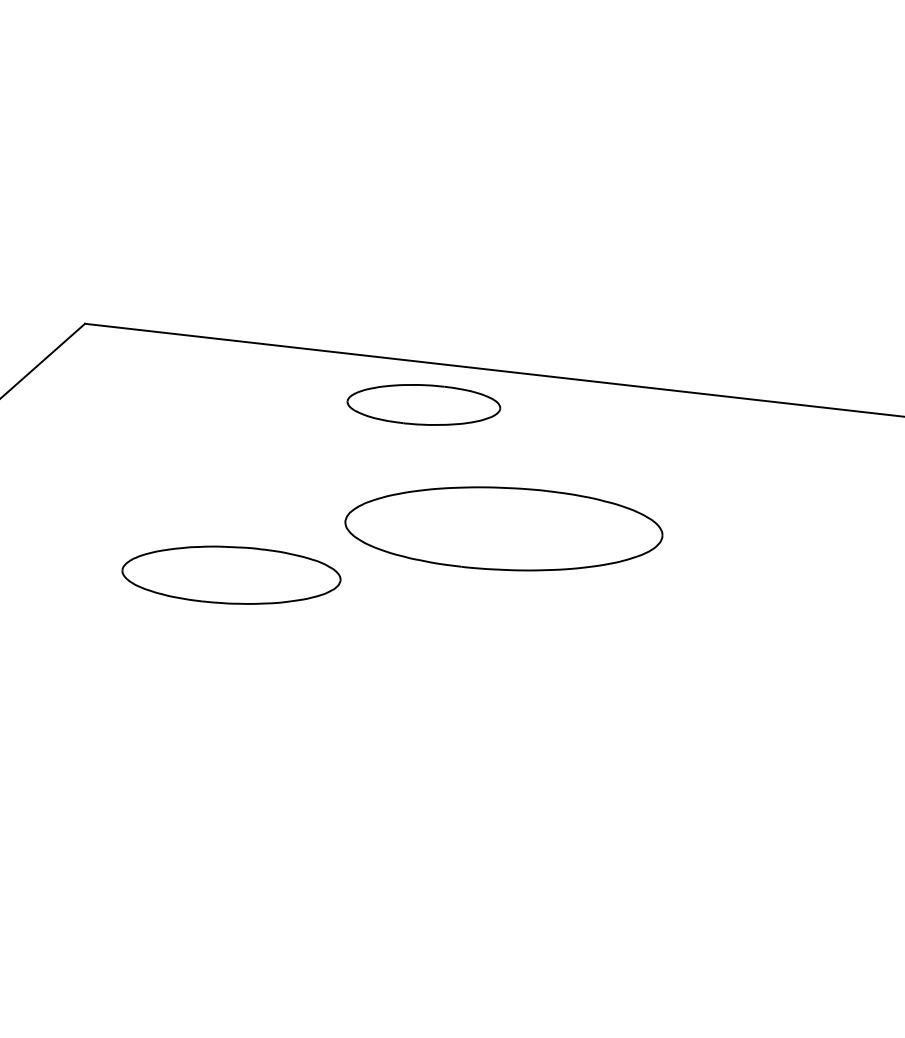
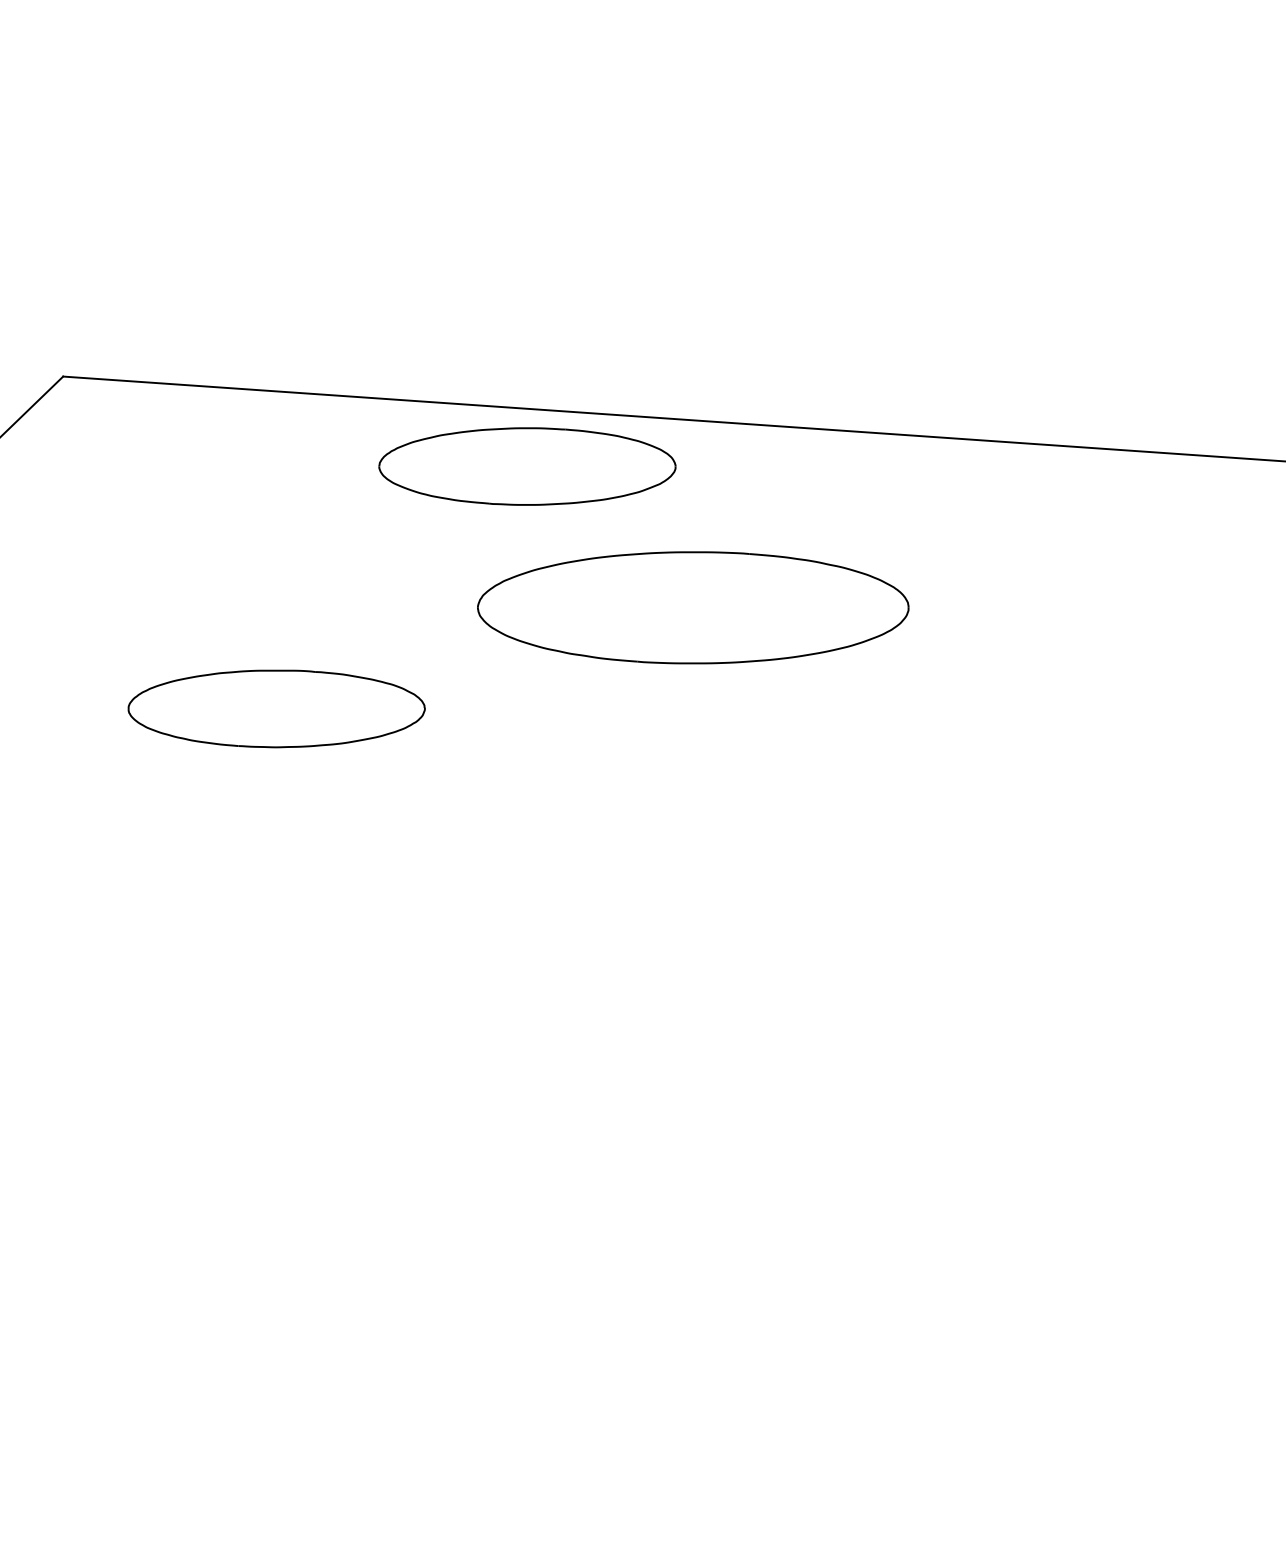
part: (423, 404) -> (527, 466), size x1.43
part: (504, 528) -> (693, 607), moved

